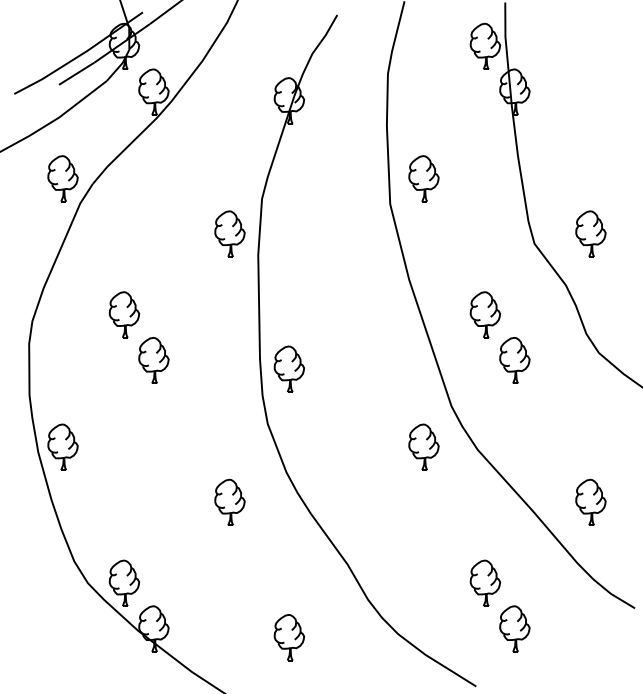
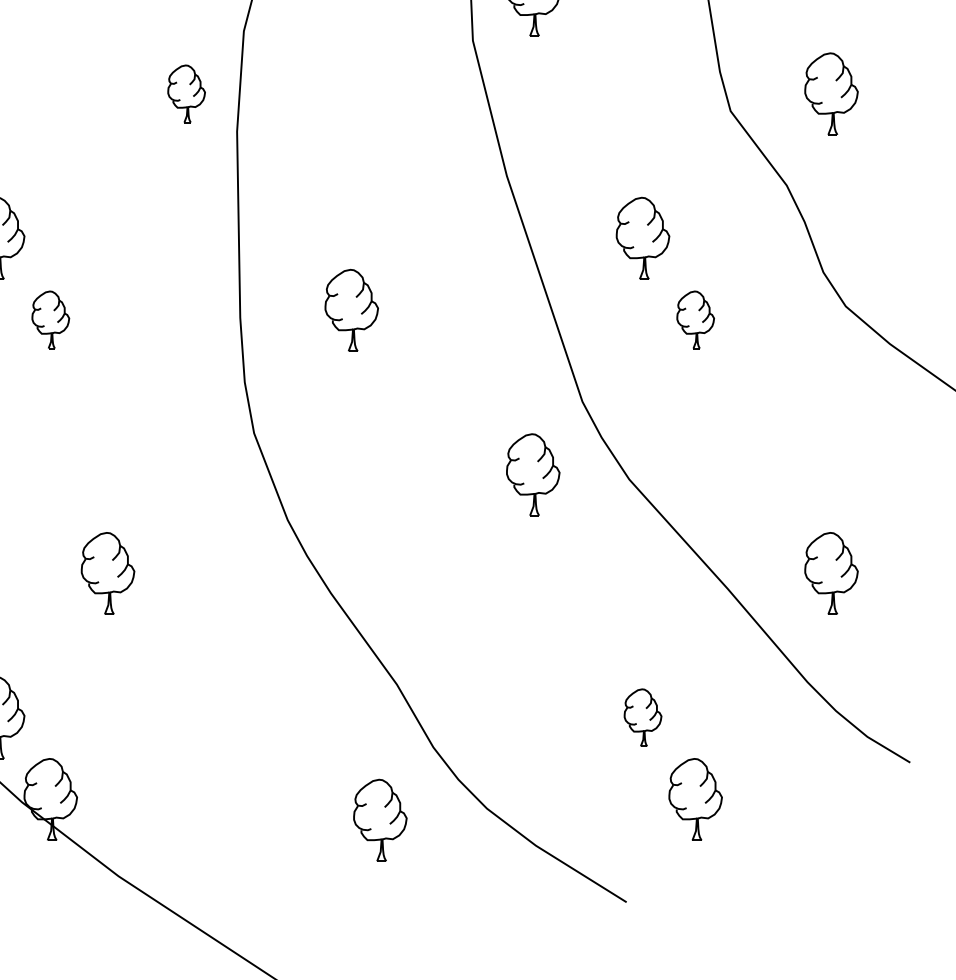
part: (229, 233) -> (185, 92), size x0.7
part: (153, 360) -> (49, 319), size x0.7
part: (514, 360) -> (694, 319), size x0.7
part: (288, 368) -> (350, 309), moved
part: (229, 501) -> (107, 571), moved
part: (485, 582) -> (643, 716), size x0.7
part: (289, 637) -> (380, 820), moved

